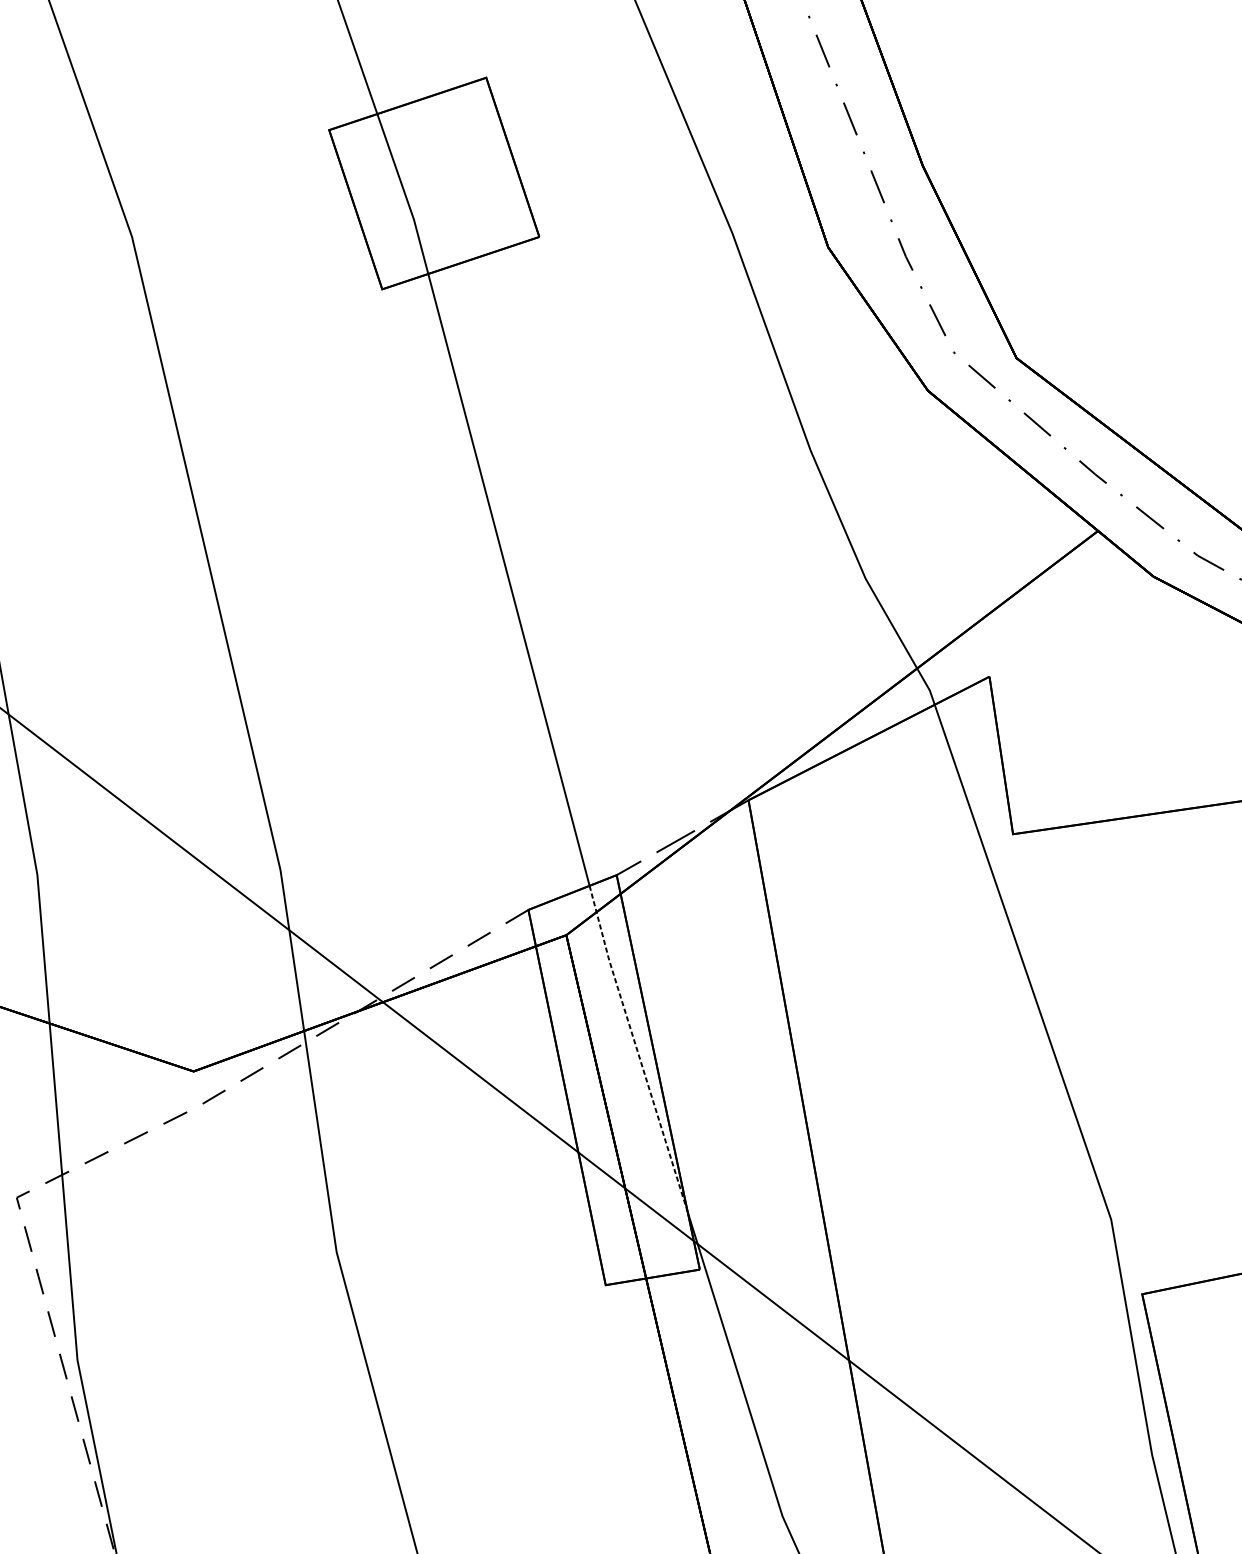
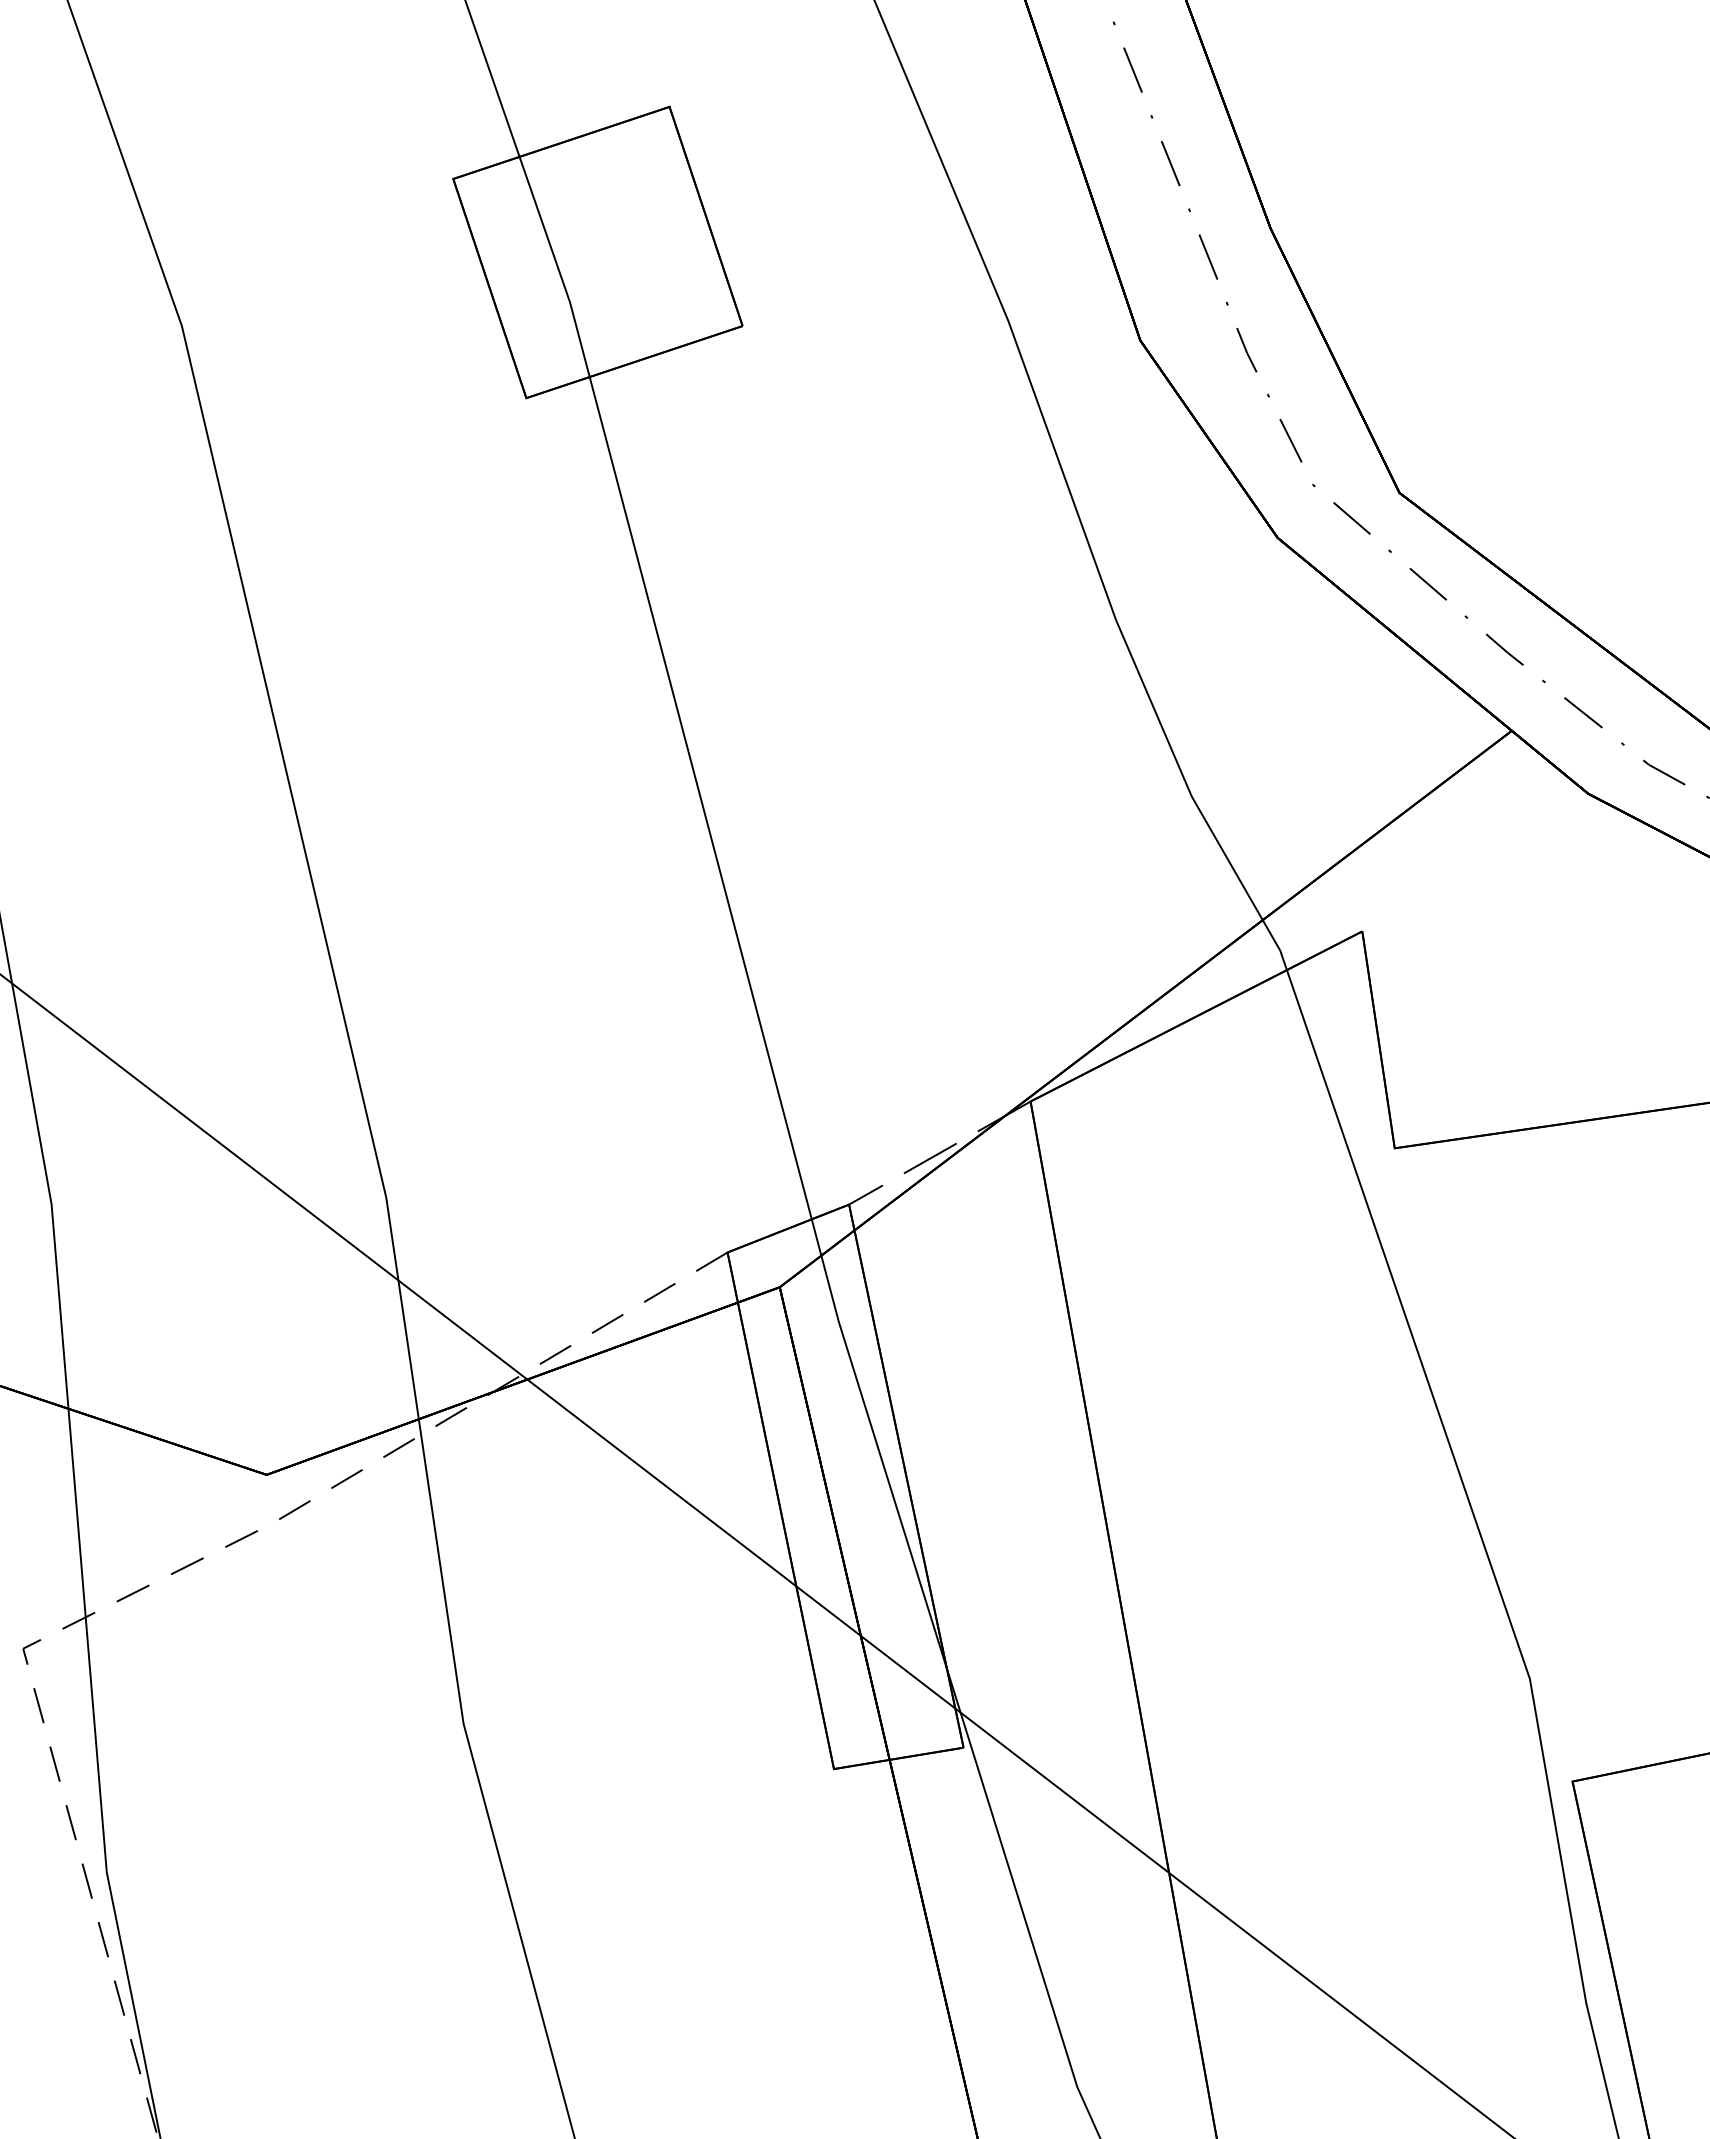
line: (637, 1049) -> (877, 1444), dashed -> solid

